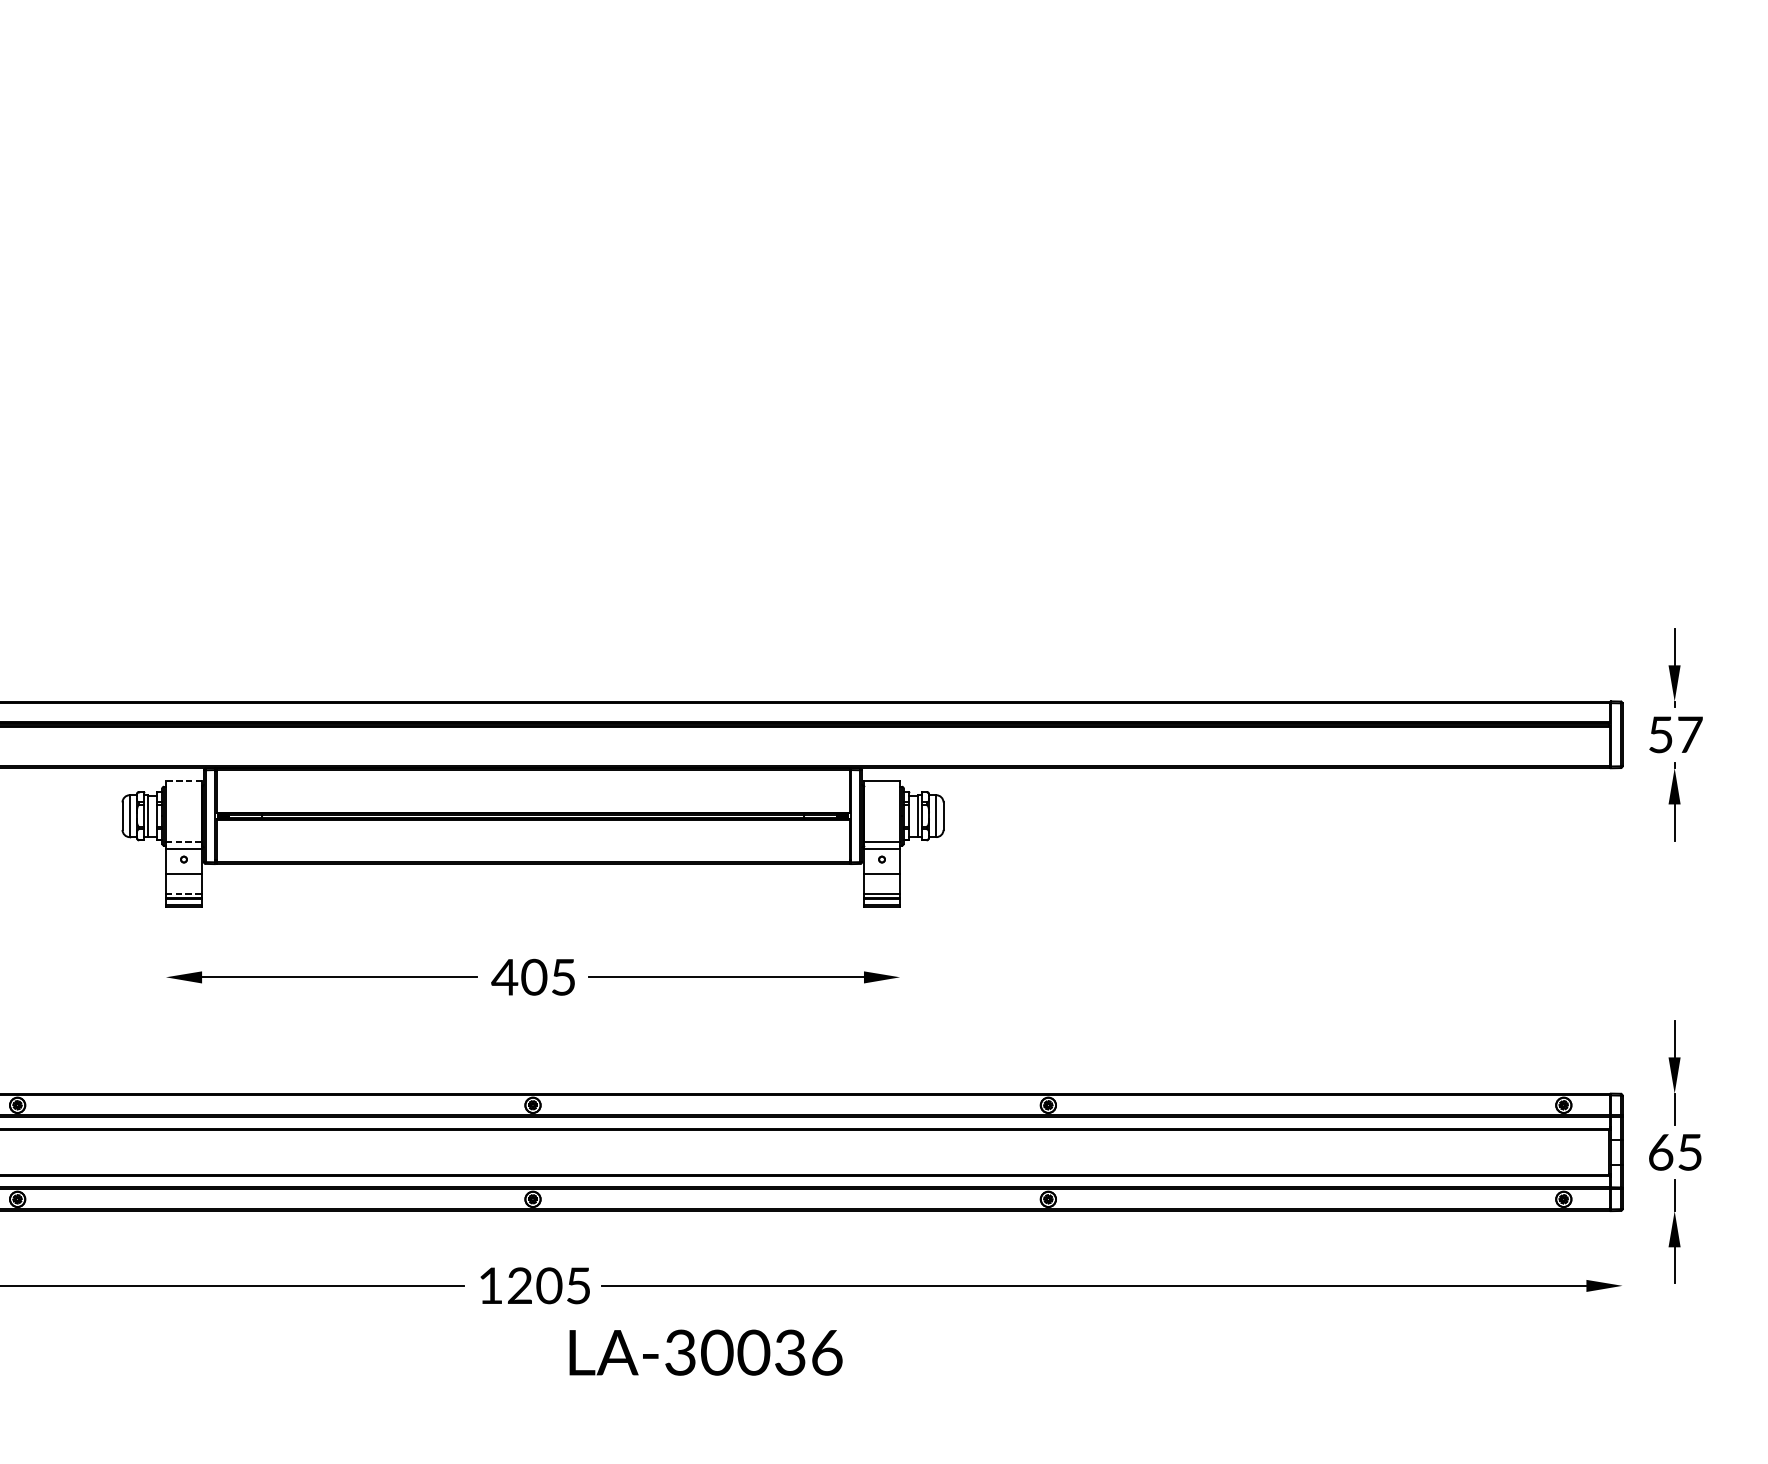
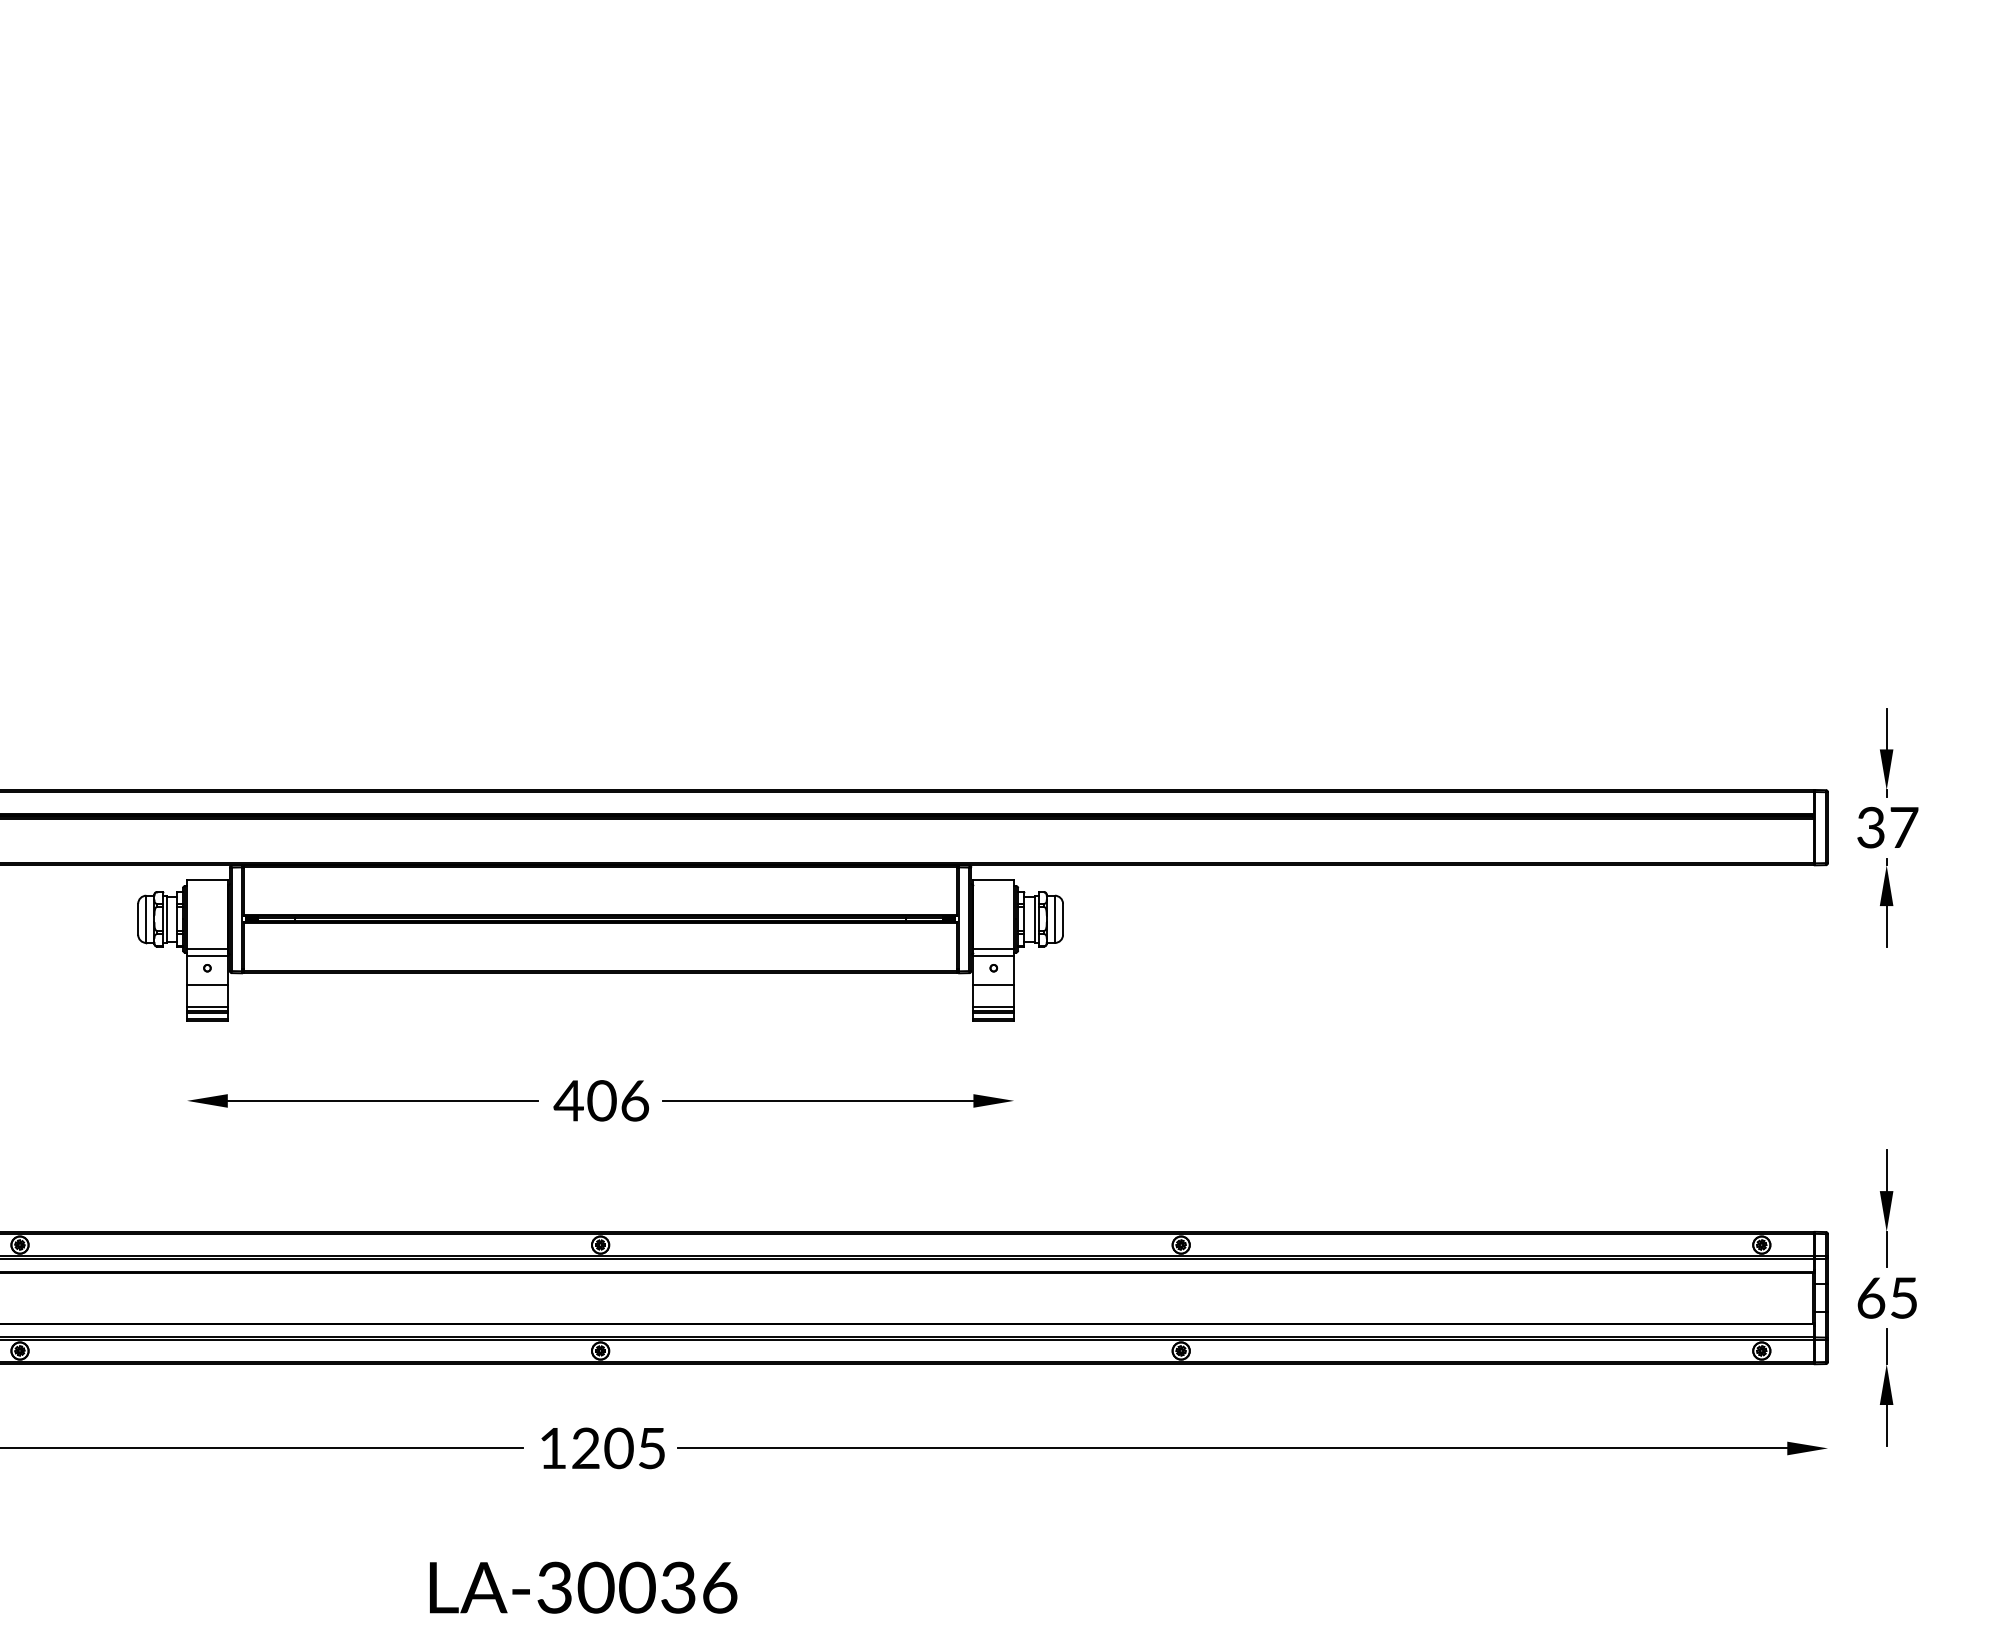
text: (1660, 734) -> (1870, 827), 57 -> 37
line: (183, 781) -> (206, 880), dashed -> solid
line: (184, 842) -> (207, 948), dashed -> solid
line: (184, 893) -> (207, 1006), dashed -> solid
text: (563, 977) -> (635, 1100), 405 -> 406
text: (706, 1352) -> (583, 1587), moved

